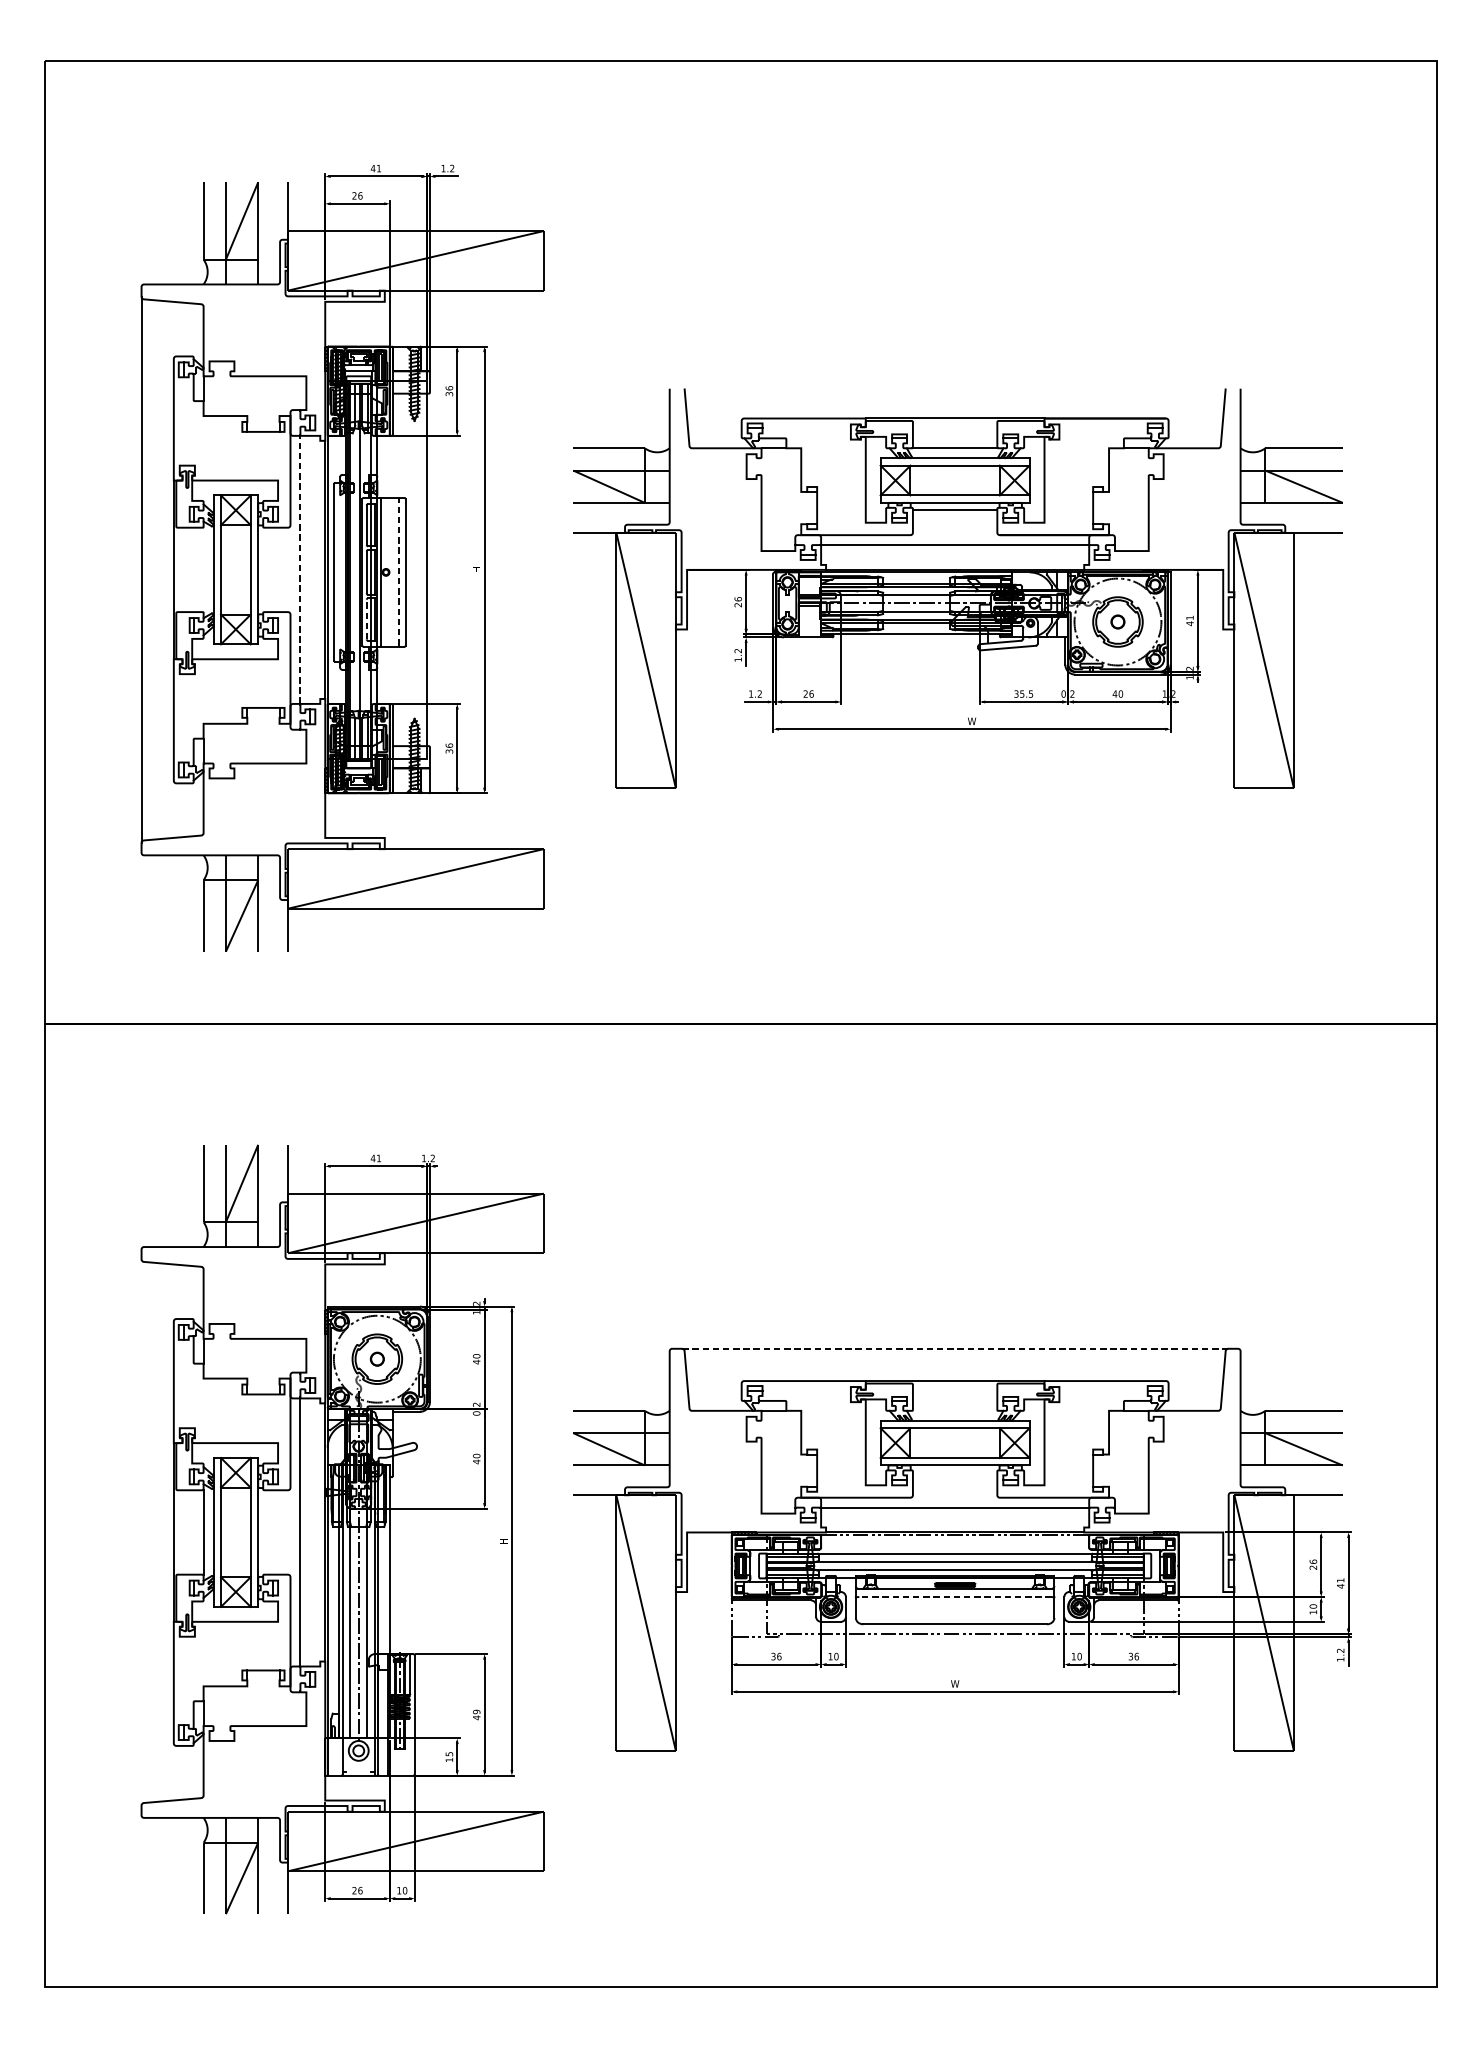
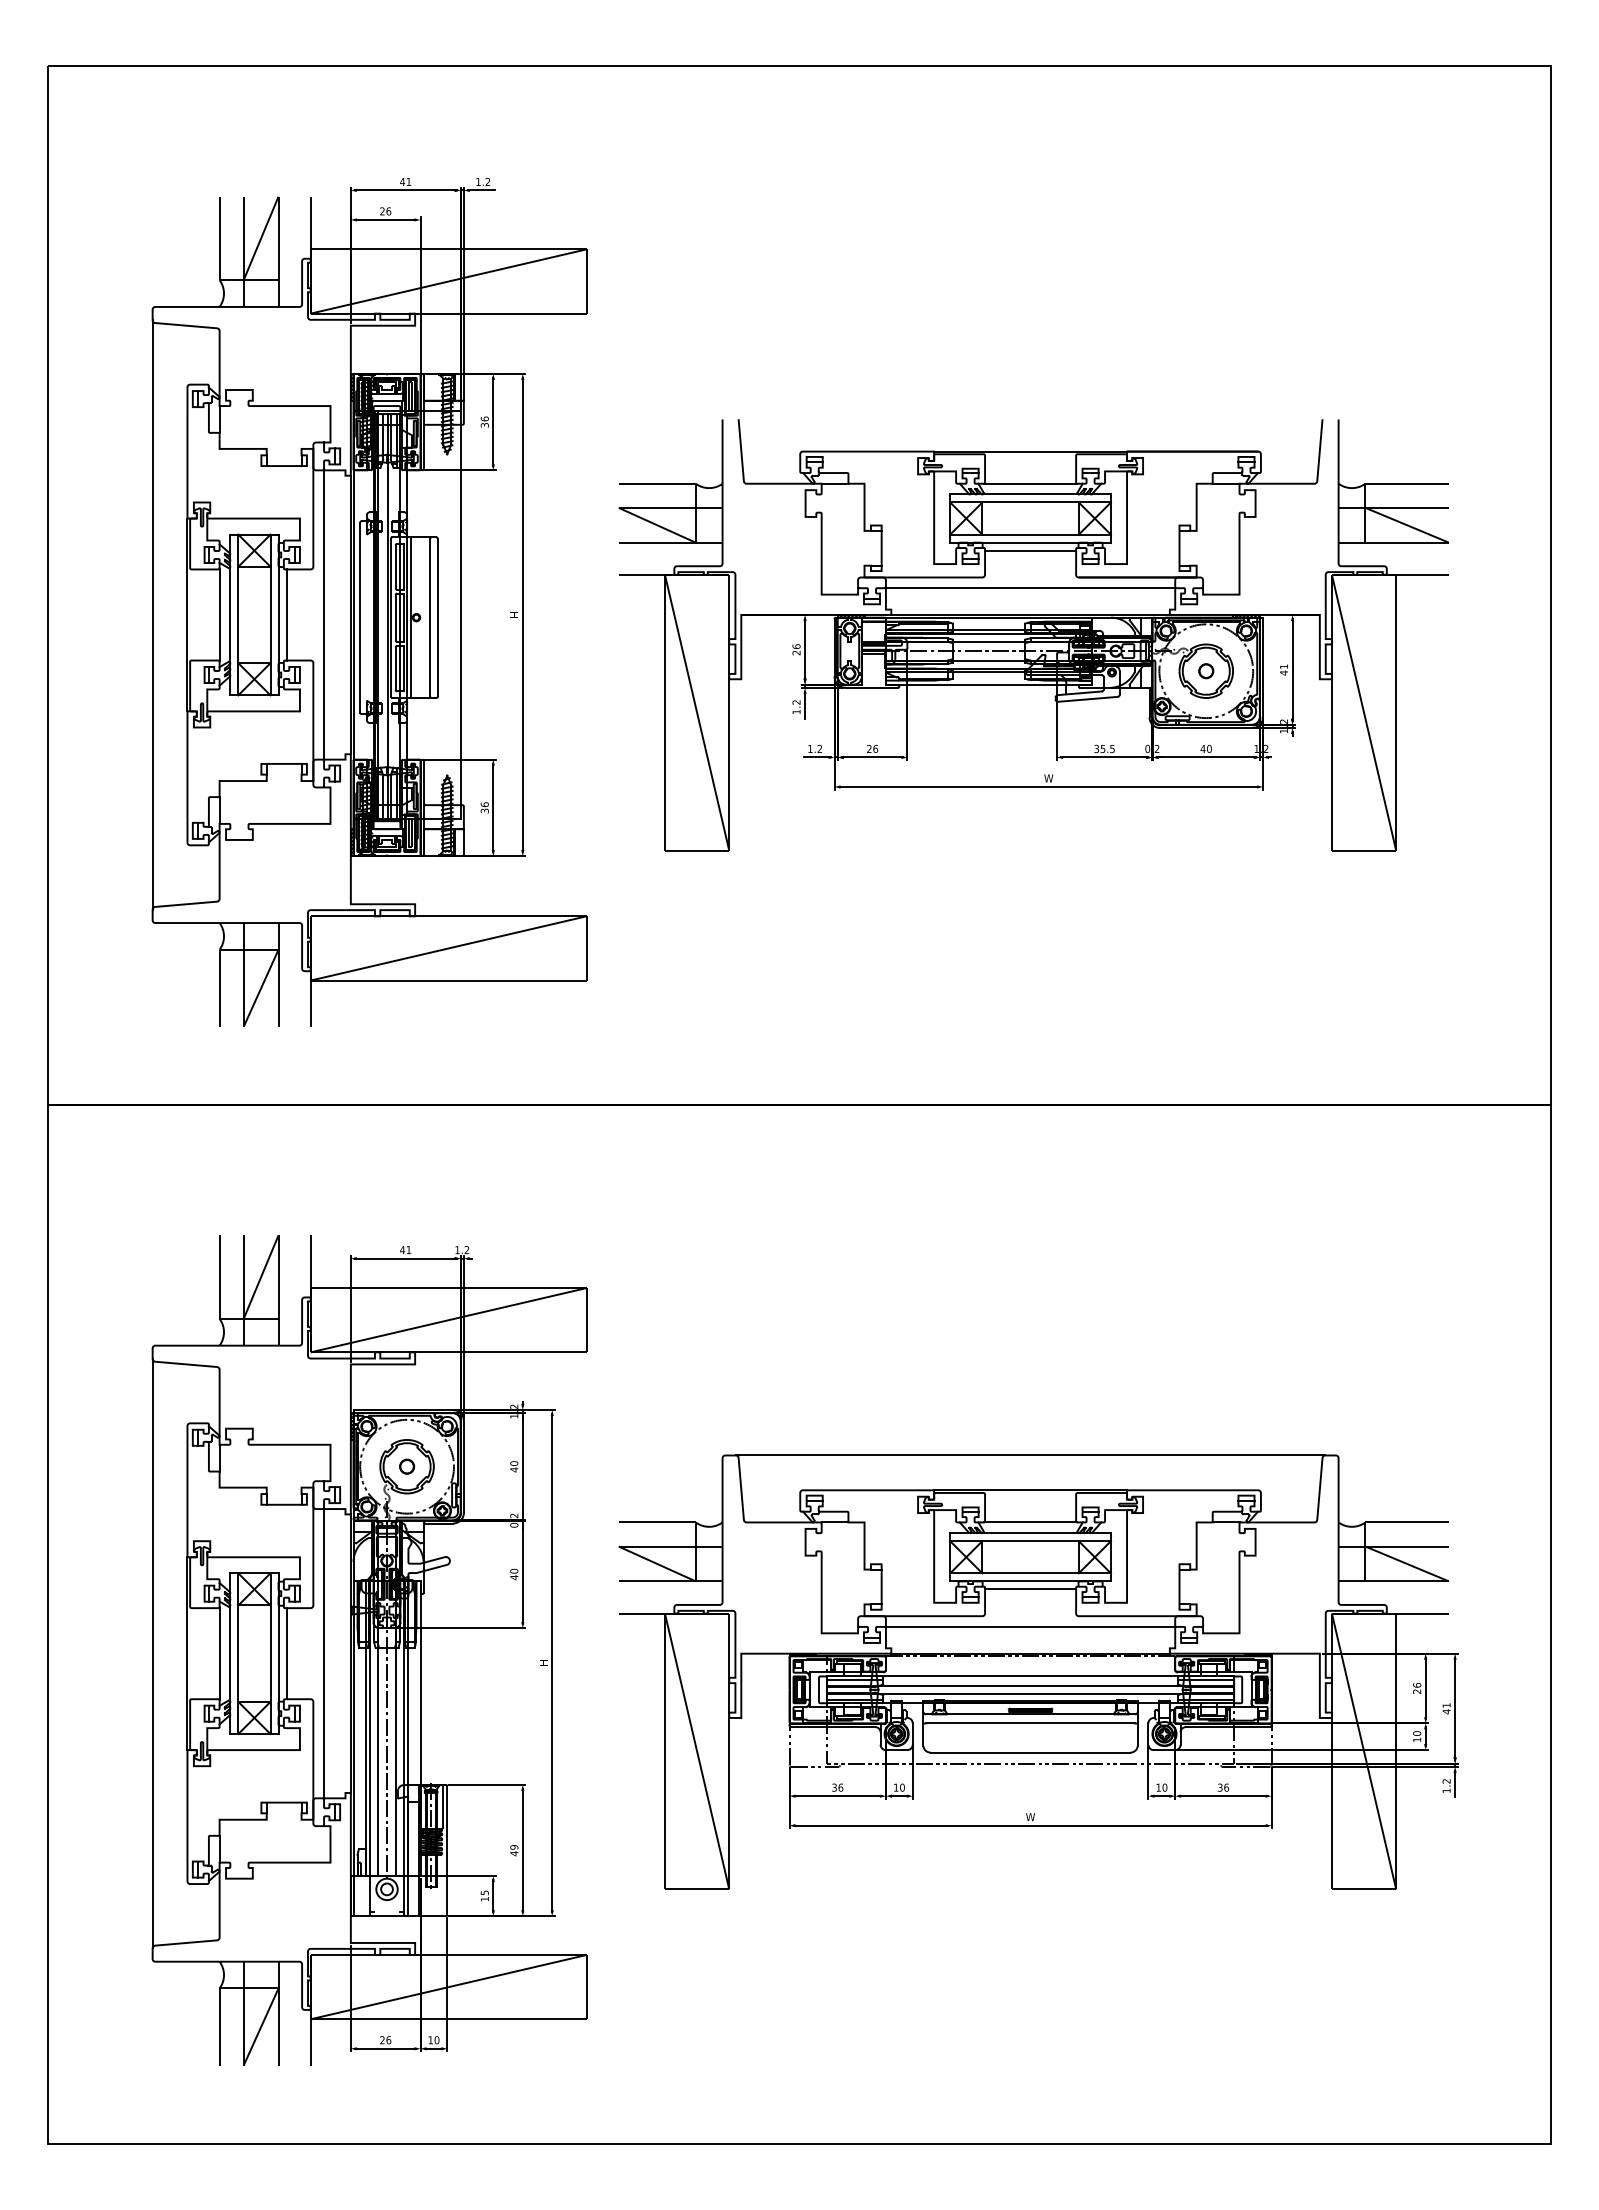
line: (203, 569) -> (219, 614), added
line: (265, 569) -> (286, 614), added
line: (300, 569) -> (324, 614), dashed -> solid
line: (399, 572) -> (430, 617), dashed -> solid
line: (366, 619) -> (395, 668), dashed -> solid
line: (955, 1348) -> (1030, 1455), dashed -> solid
line: (955, 1410) -> (1030, 1522), added
line: (955, 1472) -> (1030, 1589), added
line: (141, 1532) -> (152, 1653), added
line: (265, 1532) -> (286, 1653), added
line: (955, 1597) -> (1030, 1723), dashed -> solid

